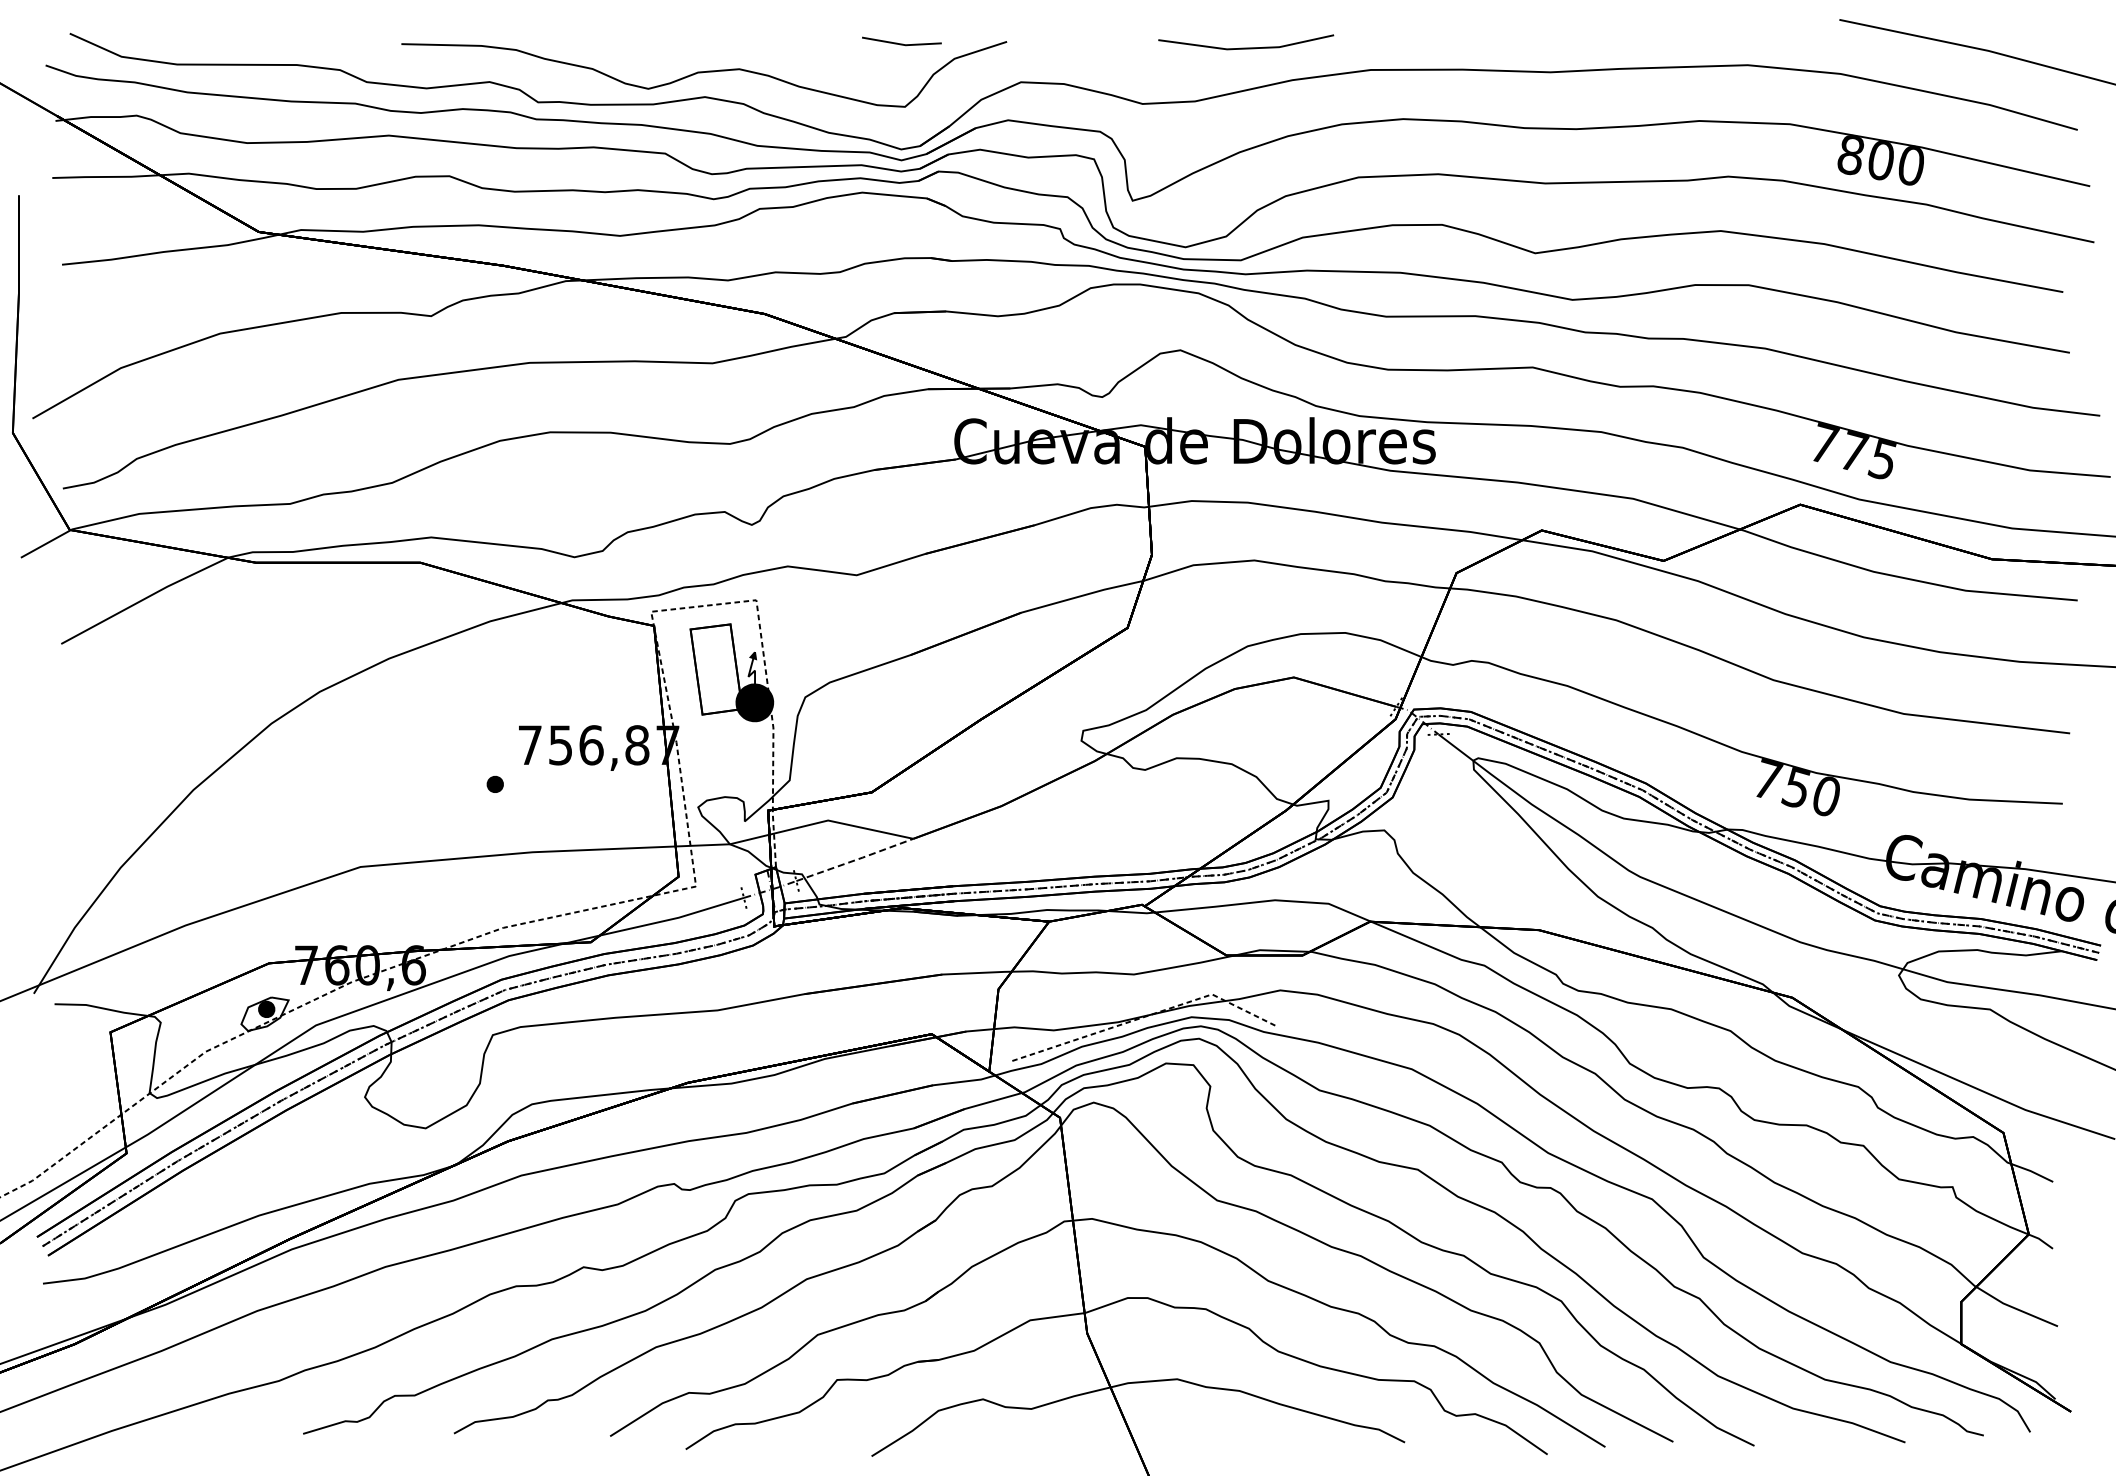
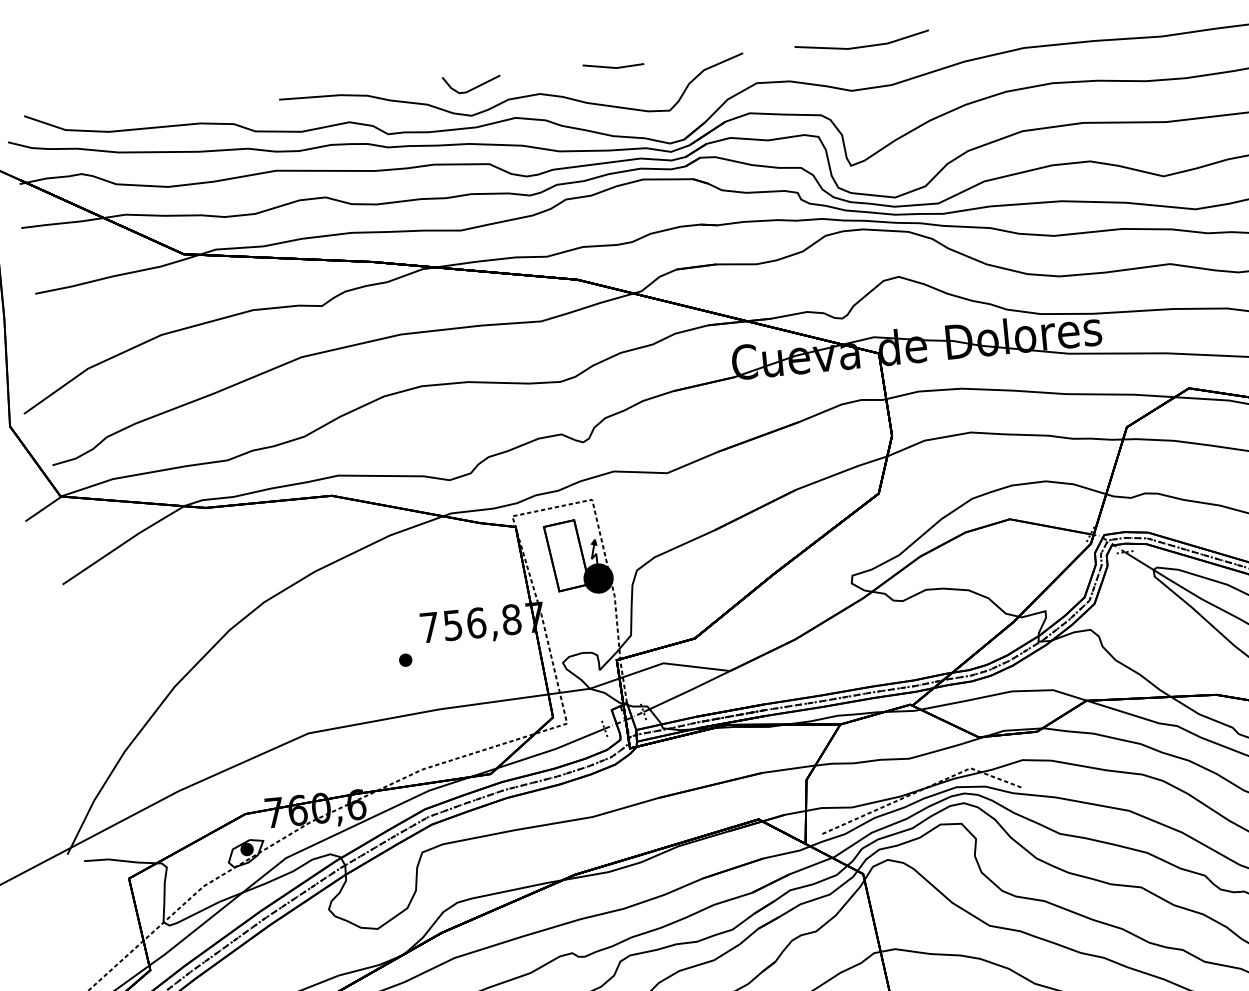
line: (901, 43) -> (613, 67), moved
line: (1246, 47) -> (862, 46), moved
line: (655, 52) -> (474, 87), added
line: (855, 860) -> (687, 691), dashed -> solid

